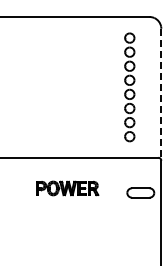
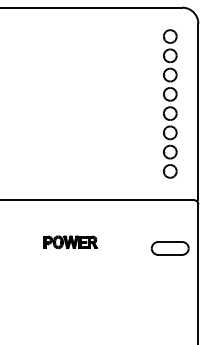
part: (129, 87) -> (169, 104), moved
line: (161, 93) -> (198, 112), dashed -> solid
part: (68, 188) -> (71, 242), size x0.62

